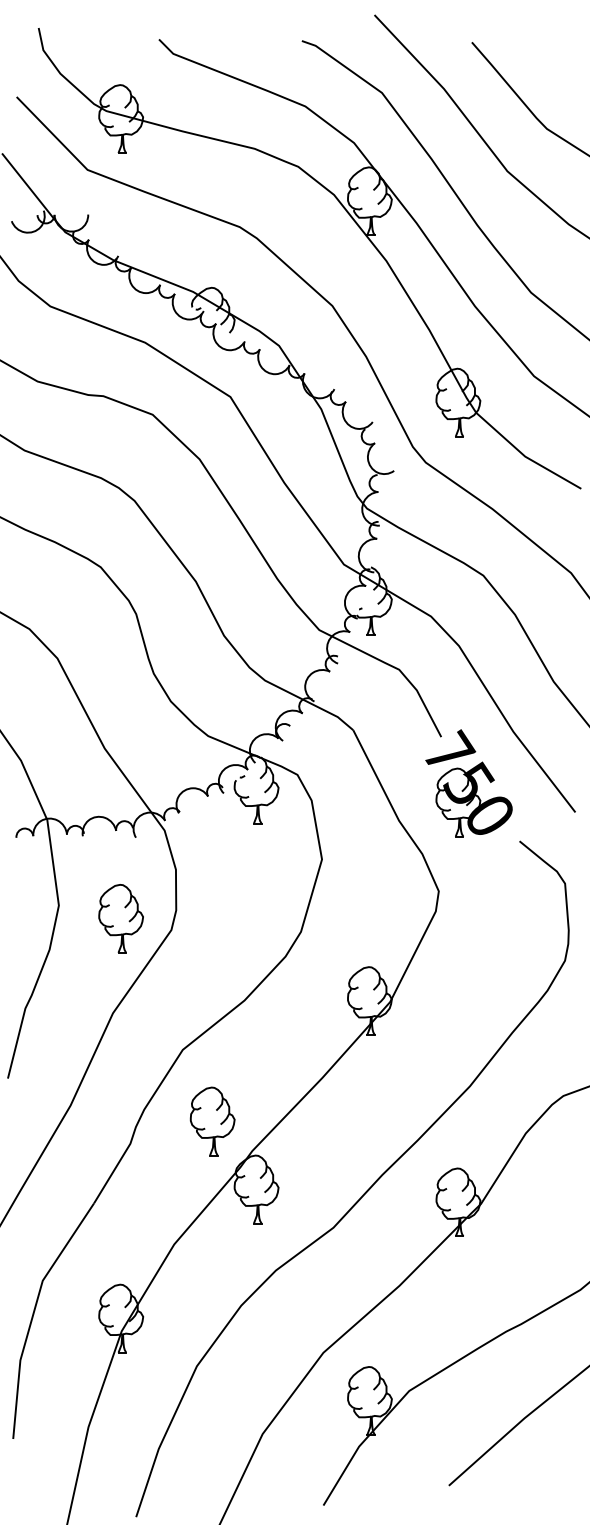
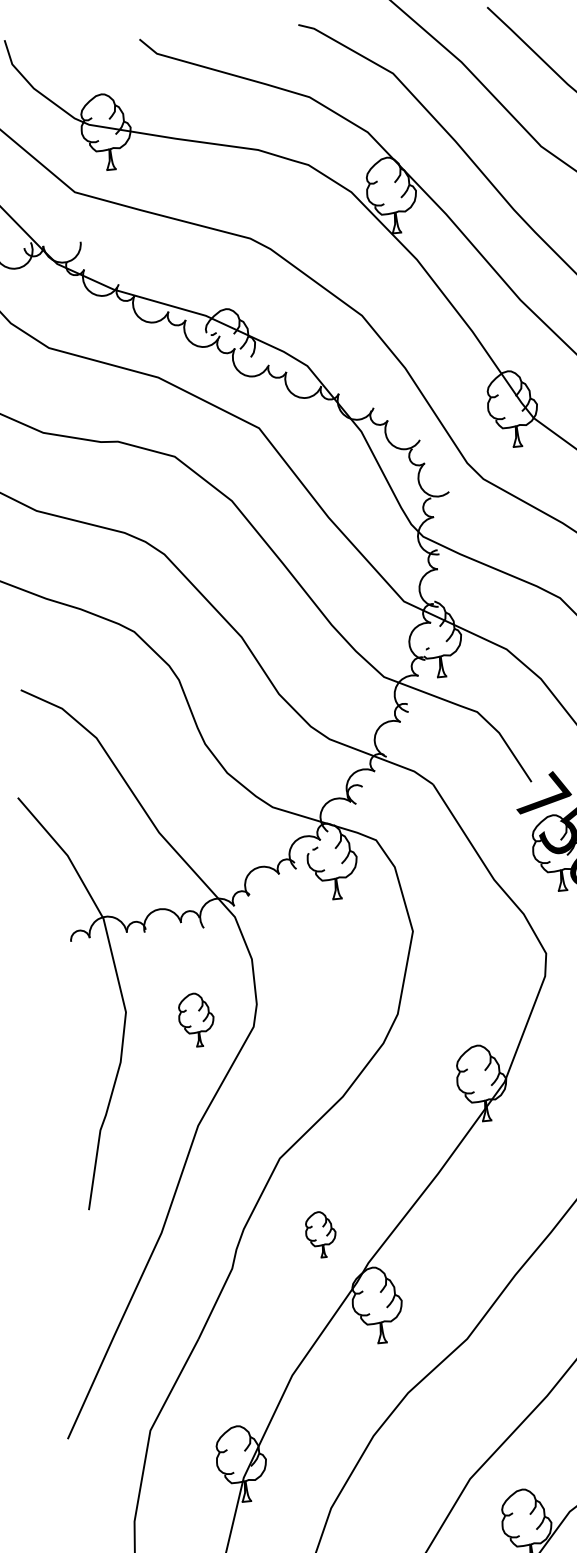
part: (120, 918) -> (195, 1019), size x0.7
part: (212, 1121) -> (320, 1234), size x0.6

